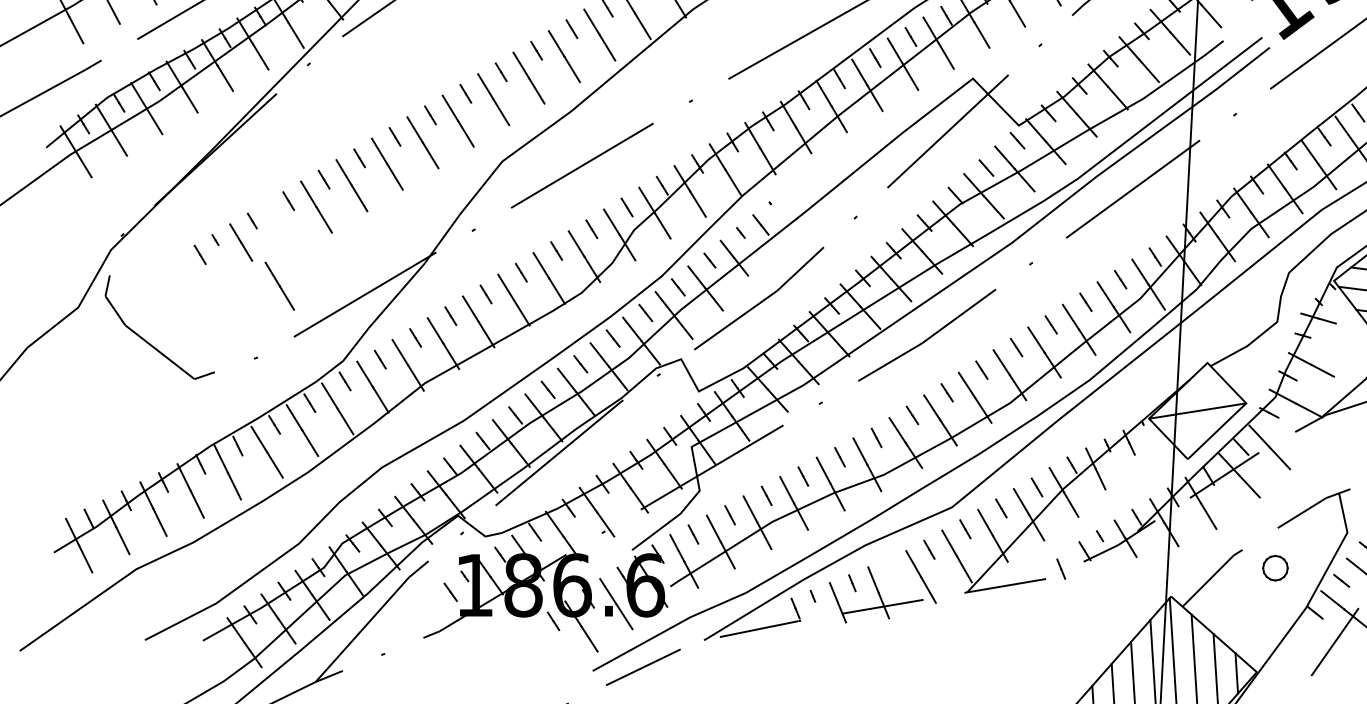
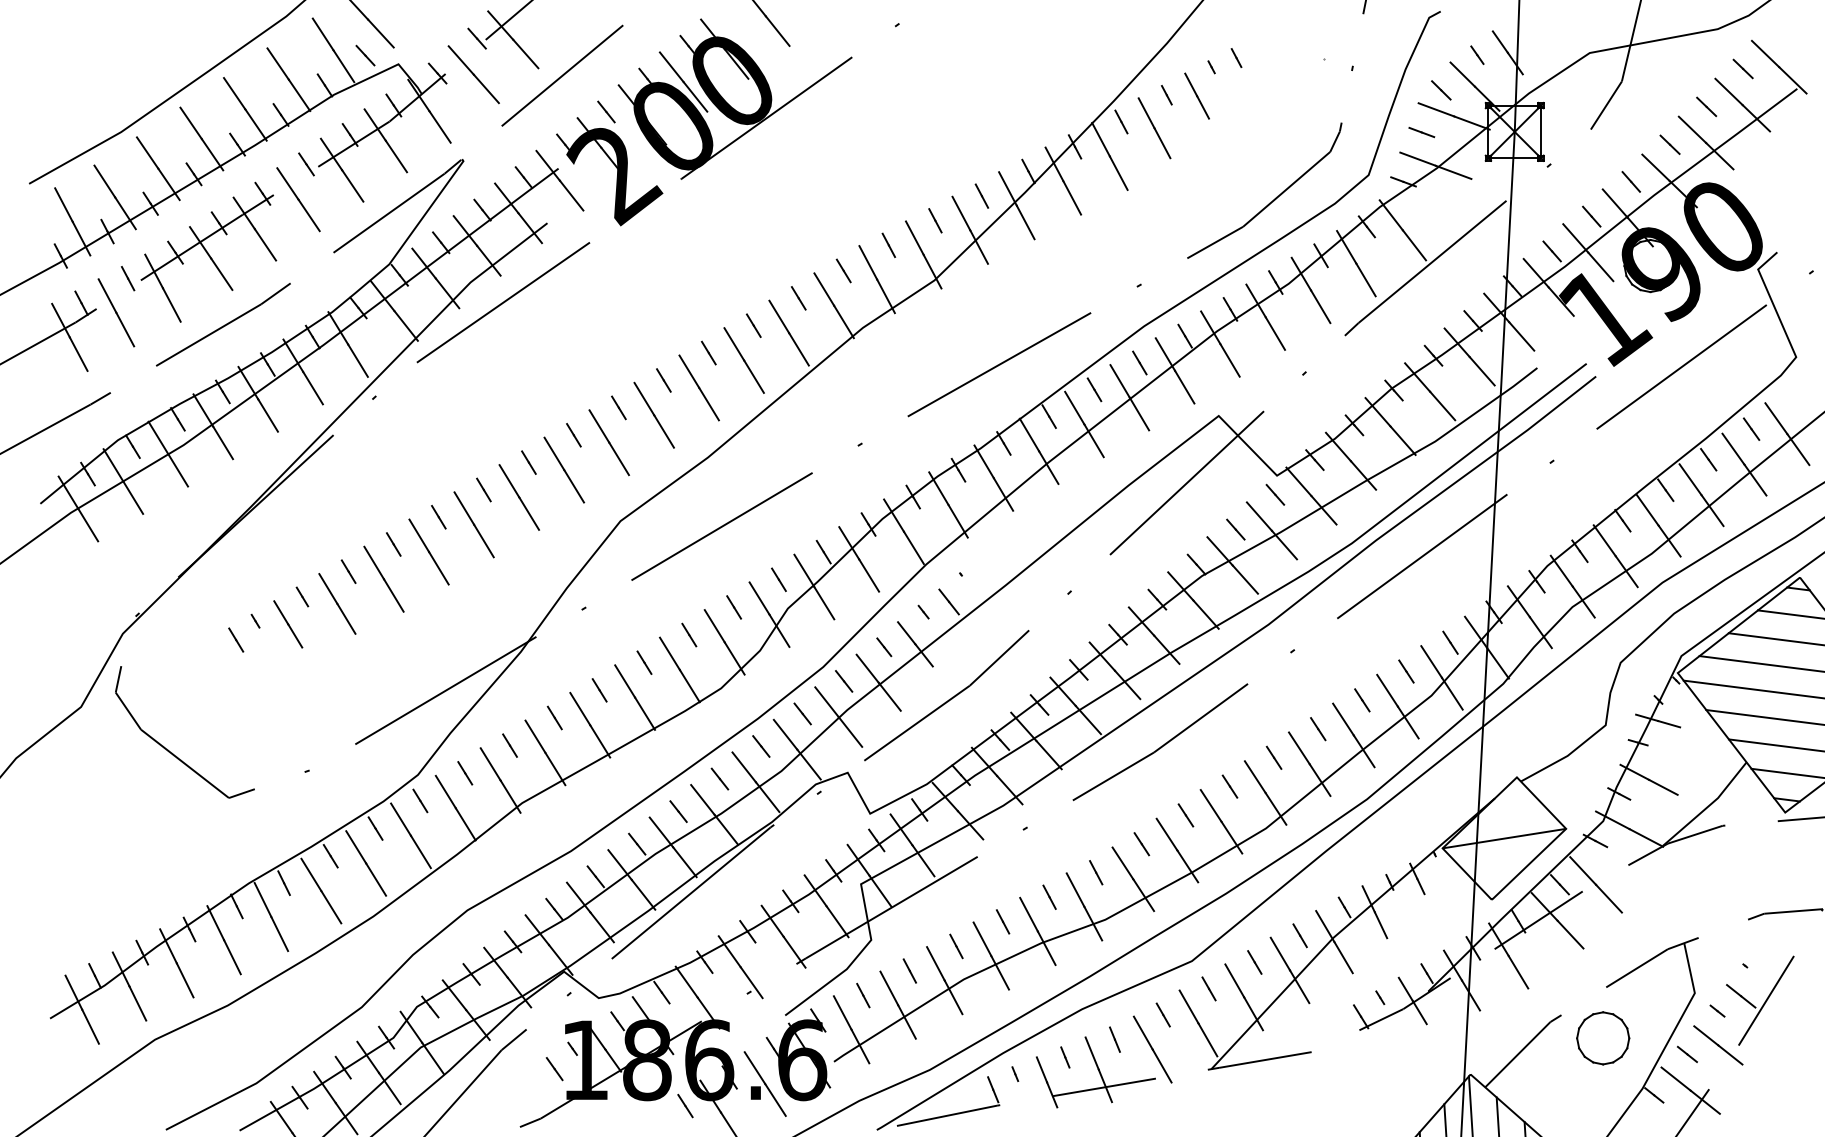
line: (279, 285) -> (337, 603), moved
part: (1275, 568) -> (1603, 1038), size x1.67
line: (1060, 569) -> (1114, 1039), moved

